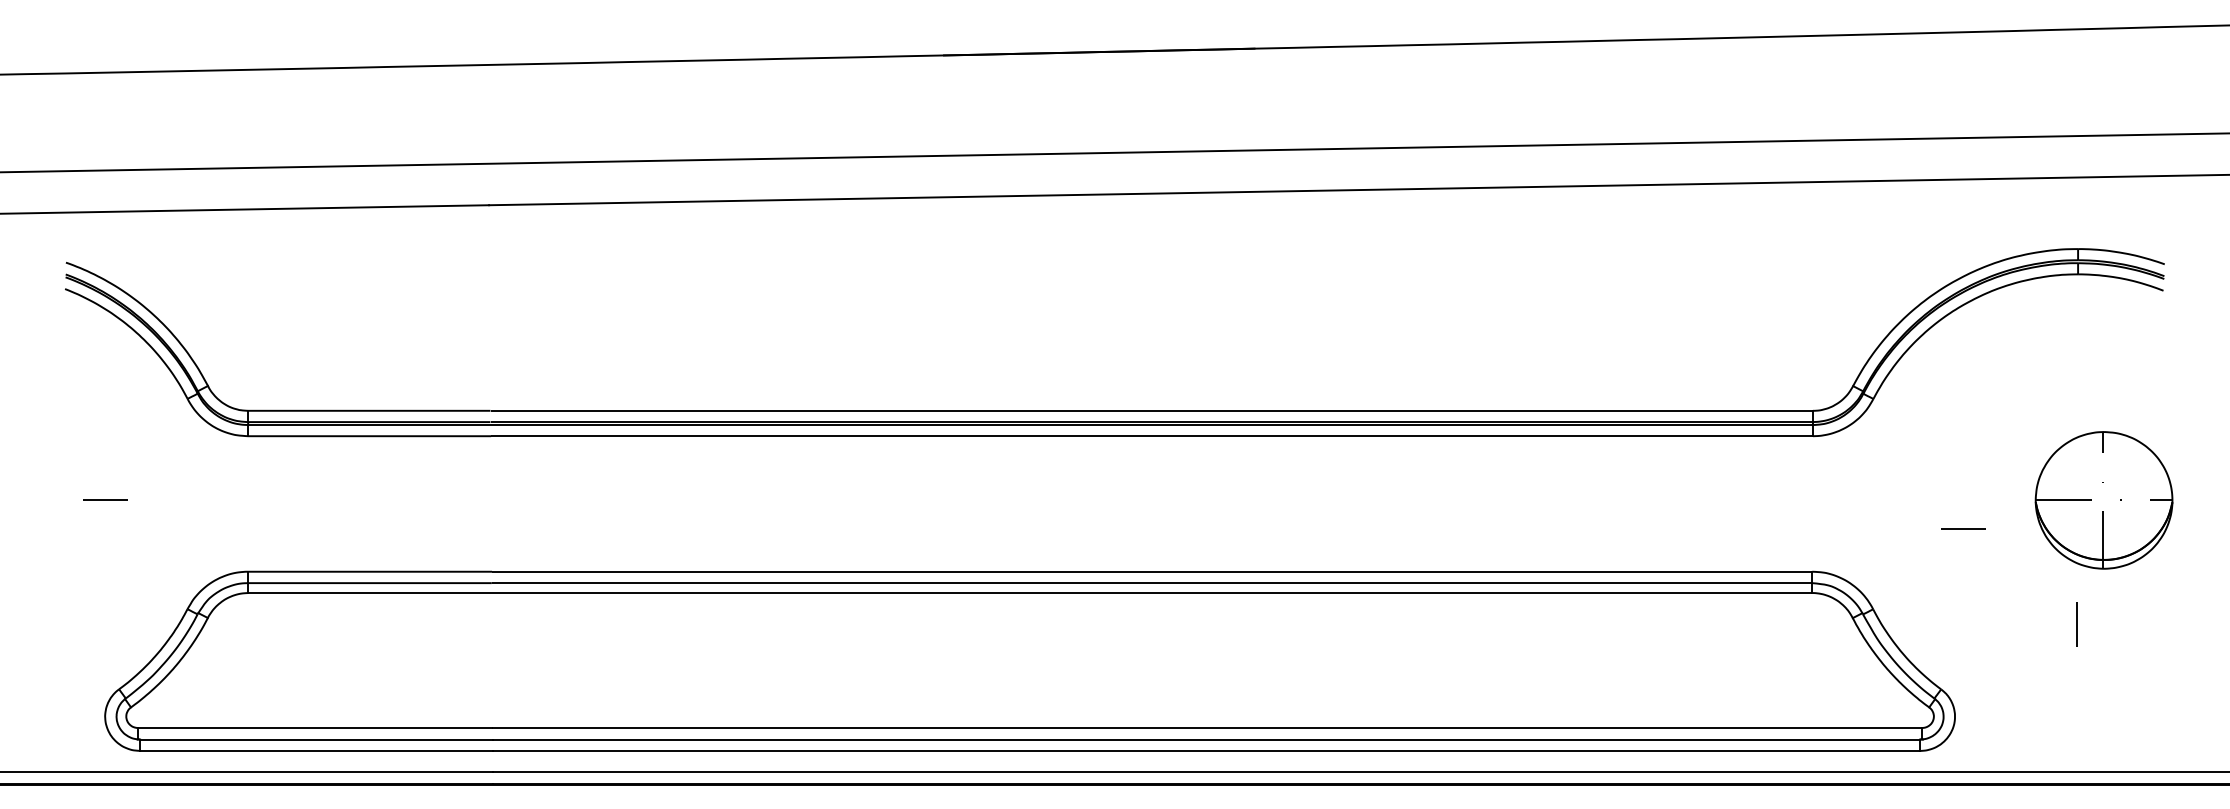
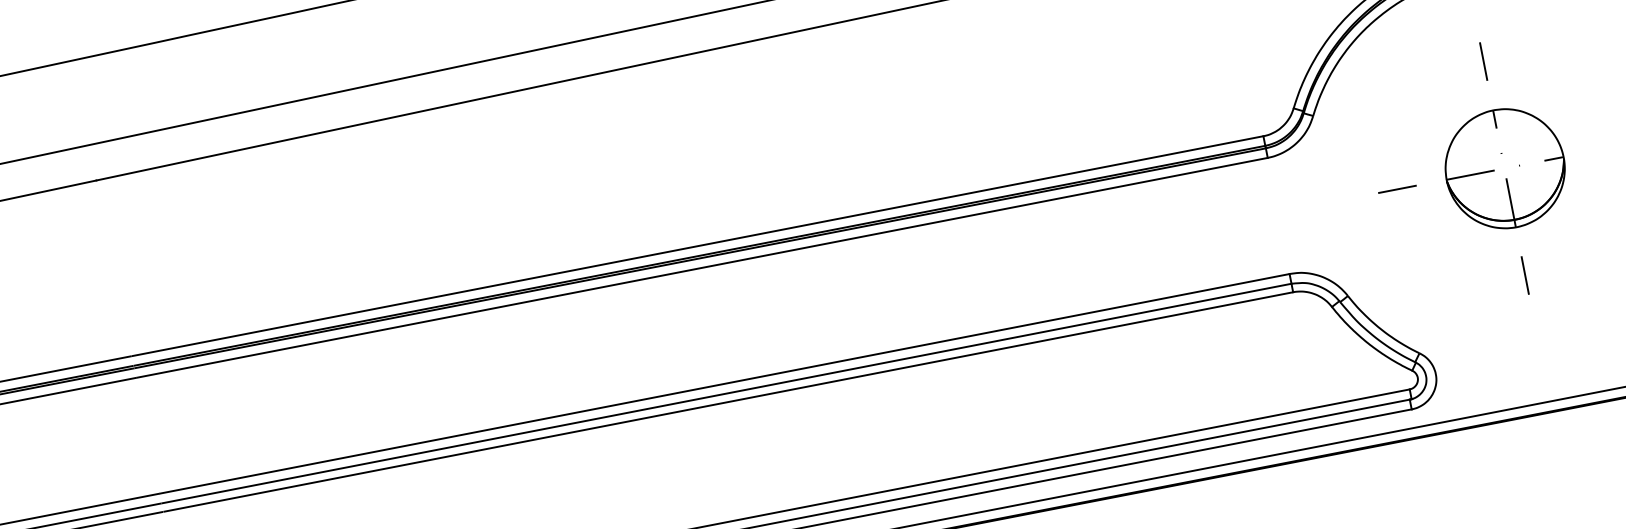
line: (2077, 374) -> (1483, 61), added
part: (2103, 500) -> (1504, 168), moved
line: (1963, 528) -> (1397, 188), moved

